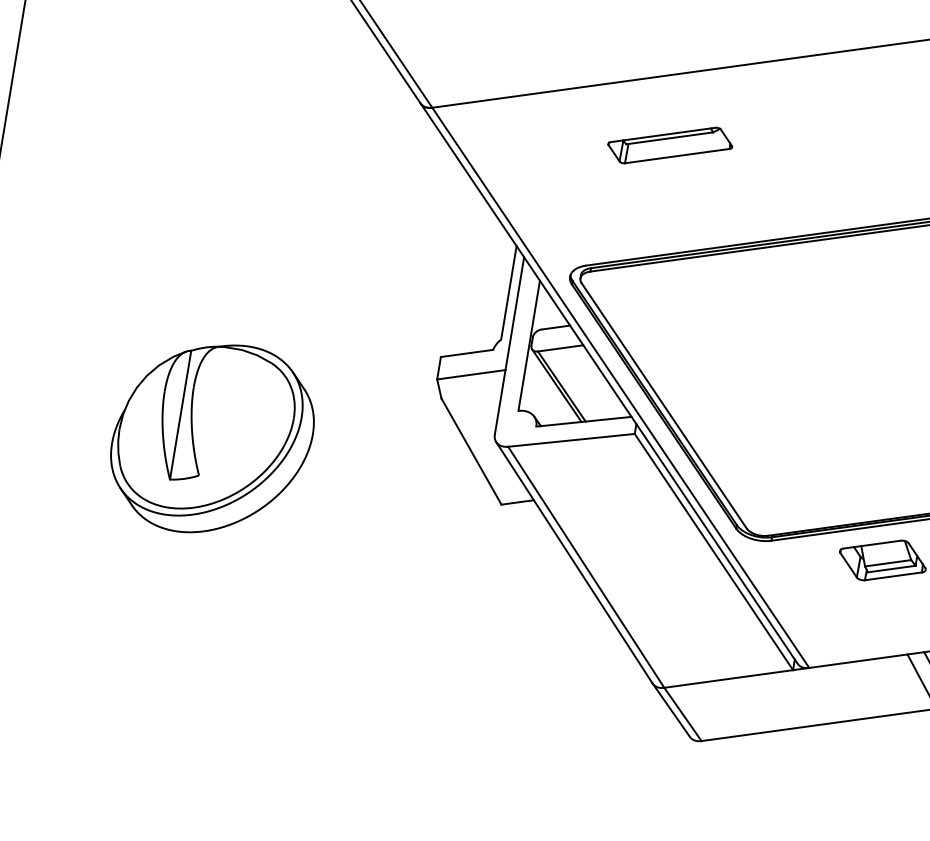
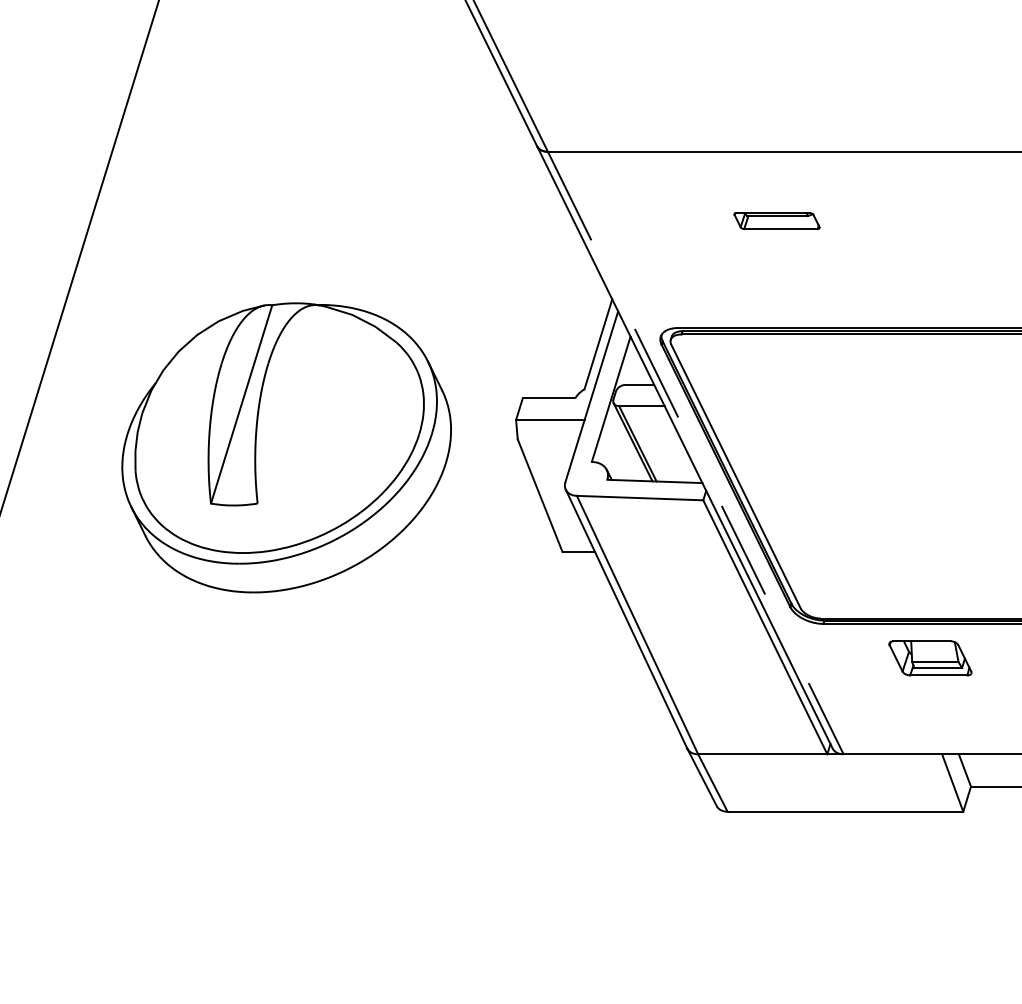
part: (669, 145) -> (776, 220), size x0.7
line: (620, 388) -> (695, 453), solid -> dashed
part: (212, 438) -> (286, 447), size x1.6

